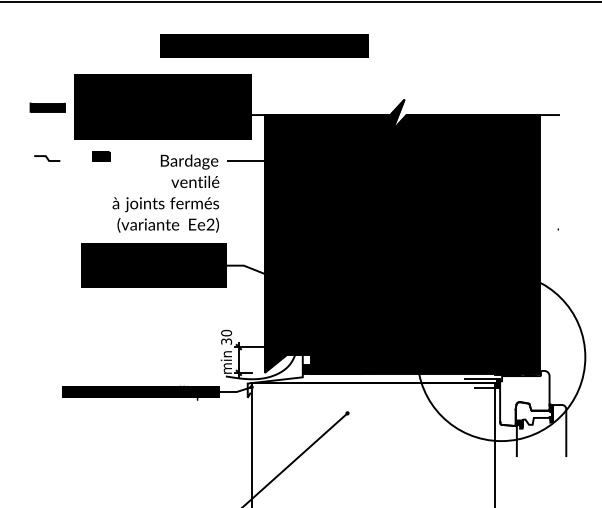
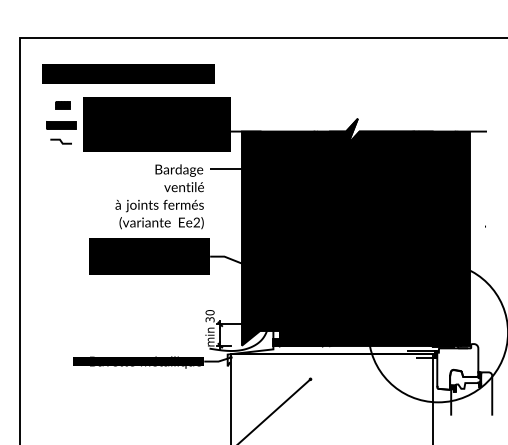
text: (264, 45) -> (128, 73), moved
part: (100, 157) -> (62, 105), moved
line: (46, 158) -> (60, 141), moved

